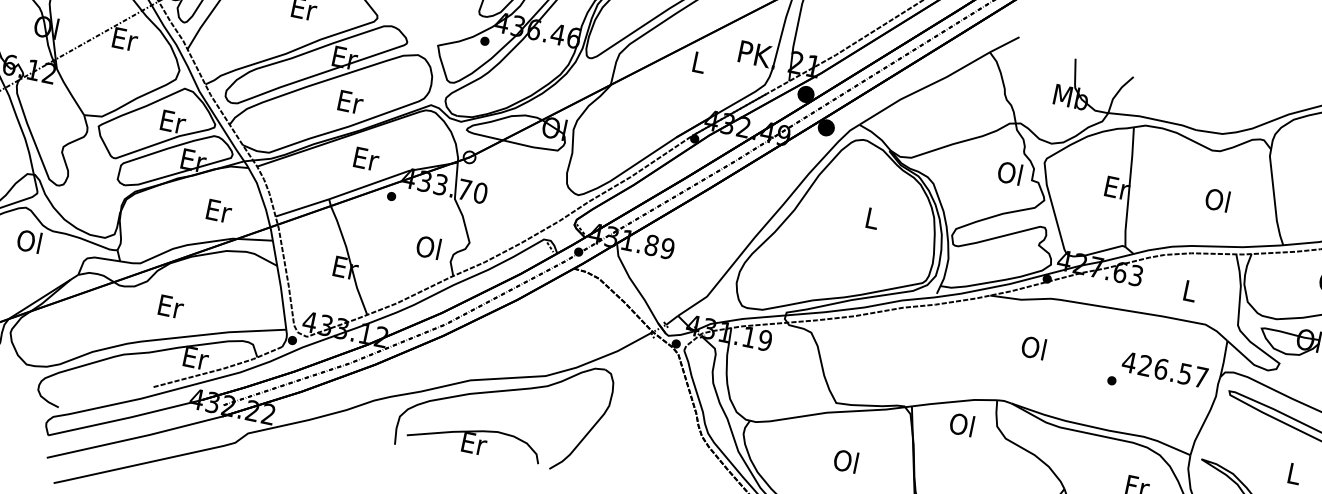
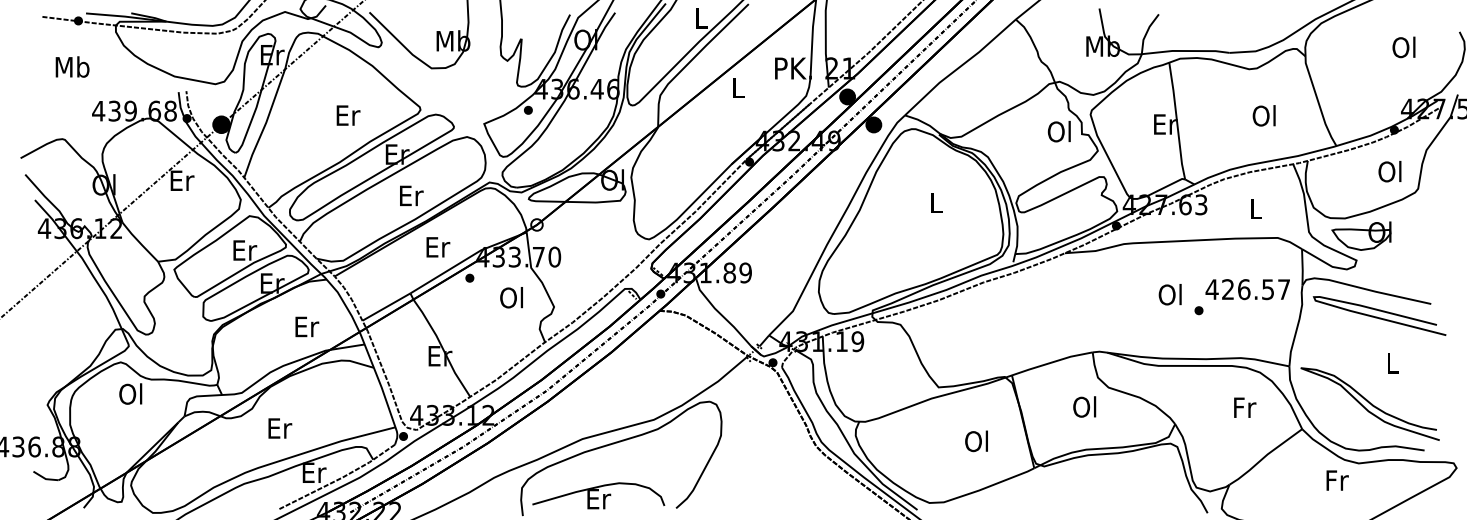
text: (428, 247) -> (511, 297), moved
text: (1032, 347) -> (1169, 294), moved
text: (961, 424) -> (1084, 406), moved
text: (845, 461) -> (976, 441), moved

